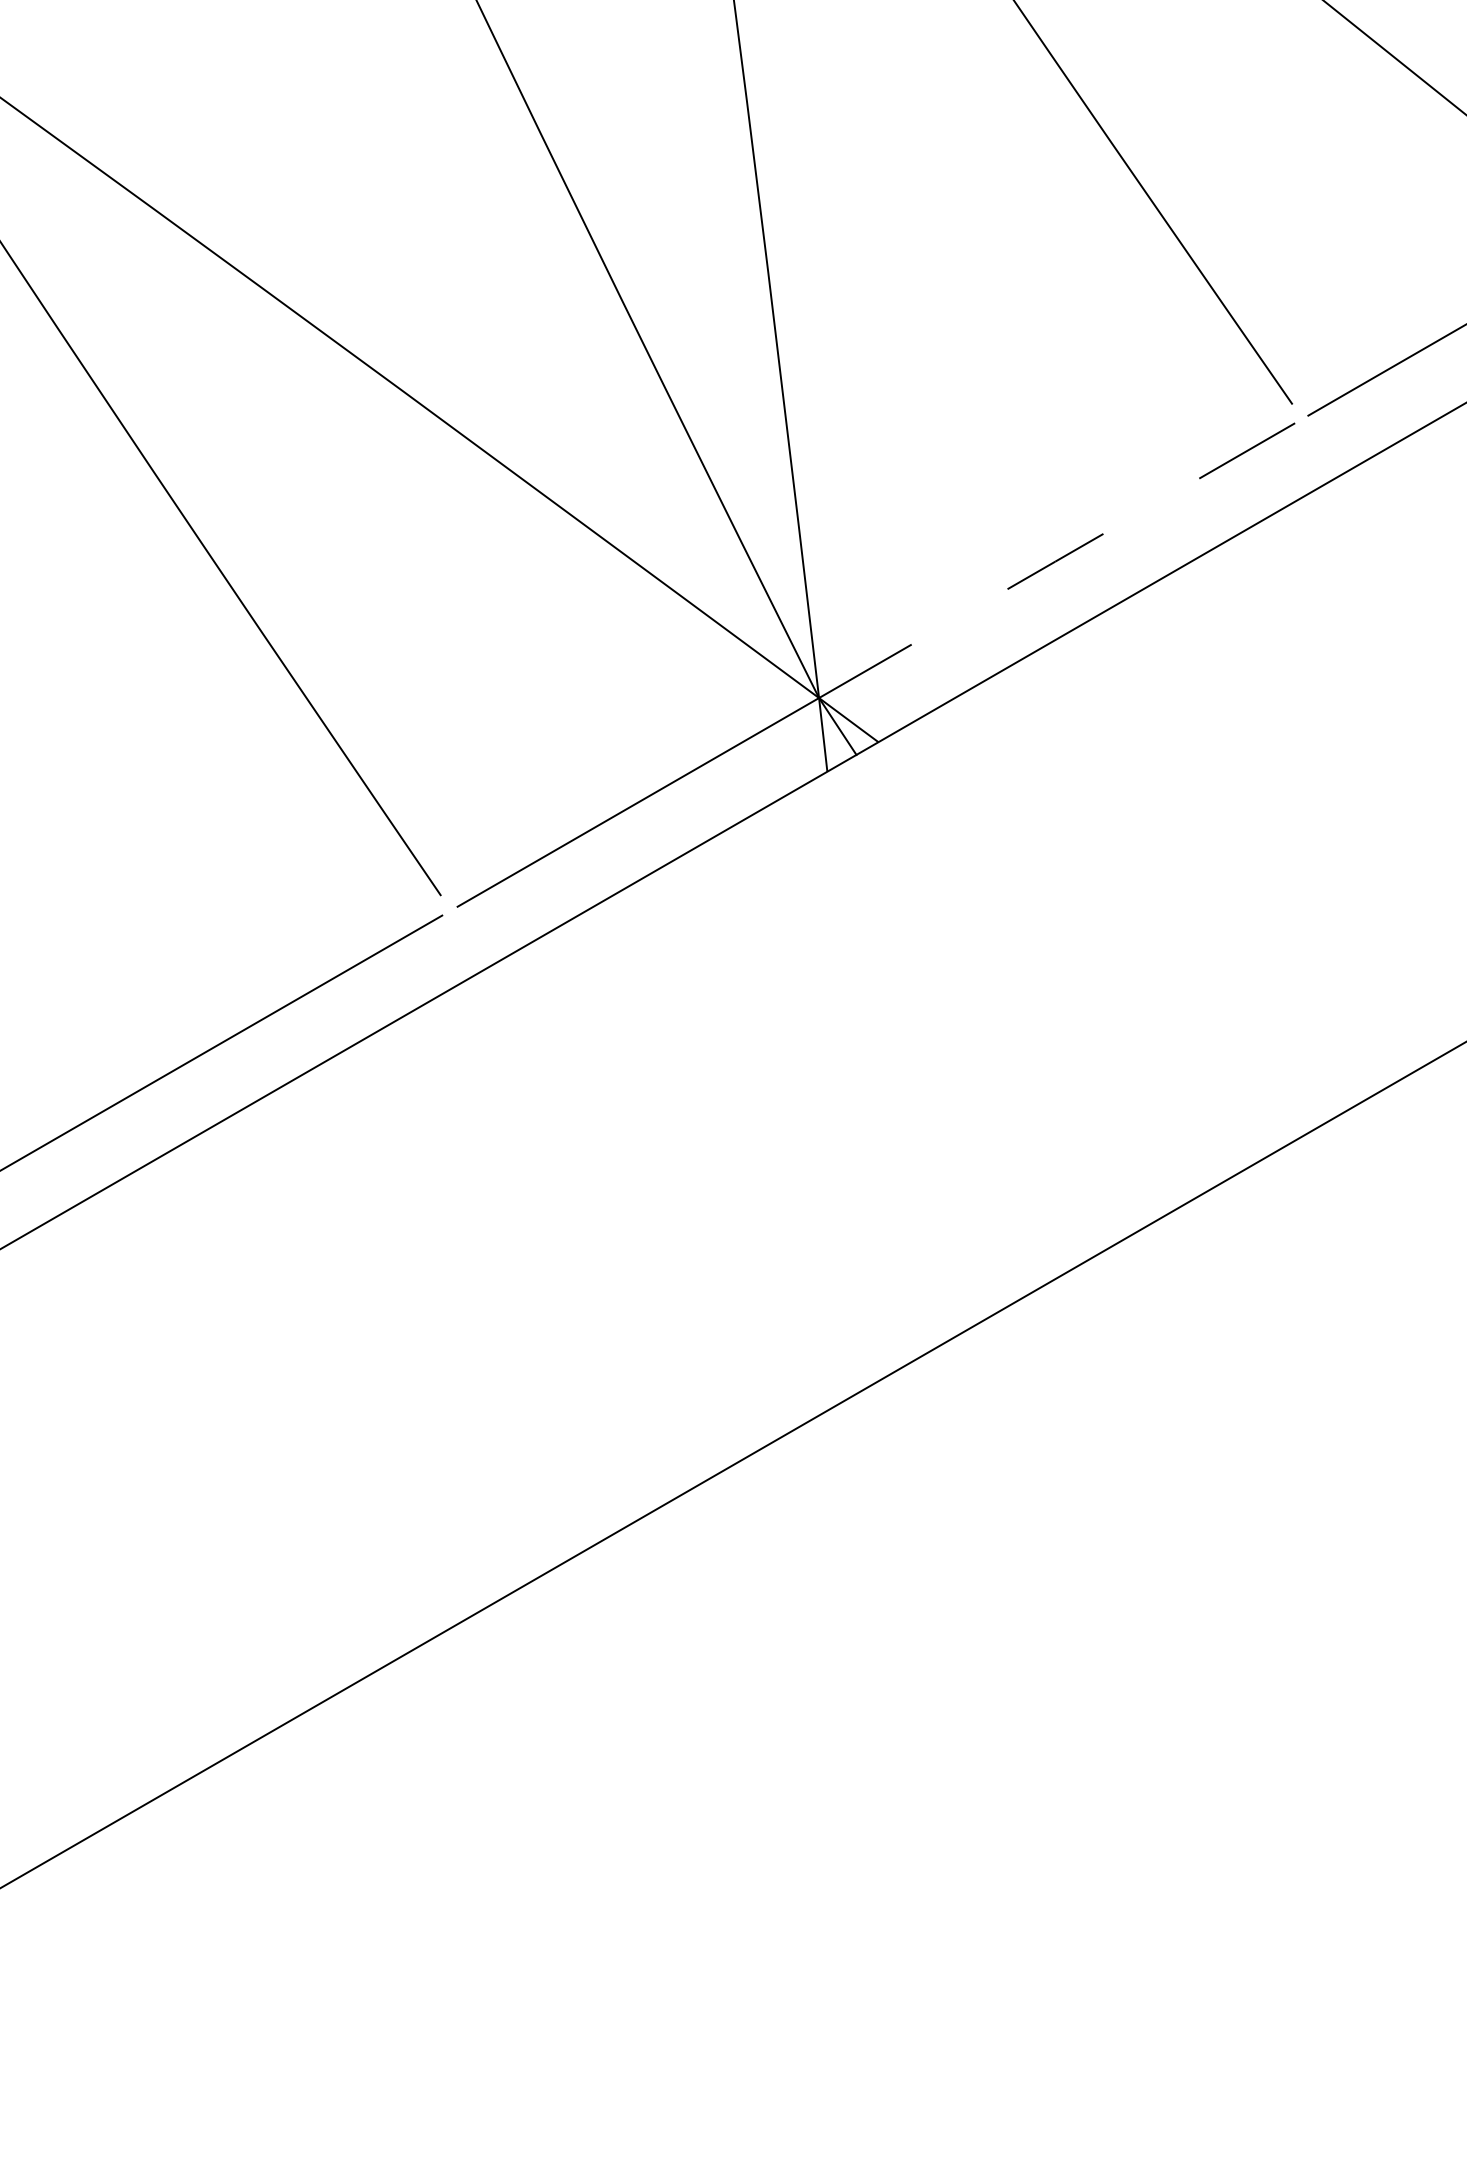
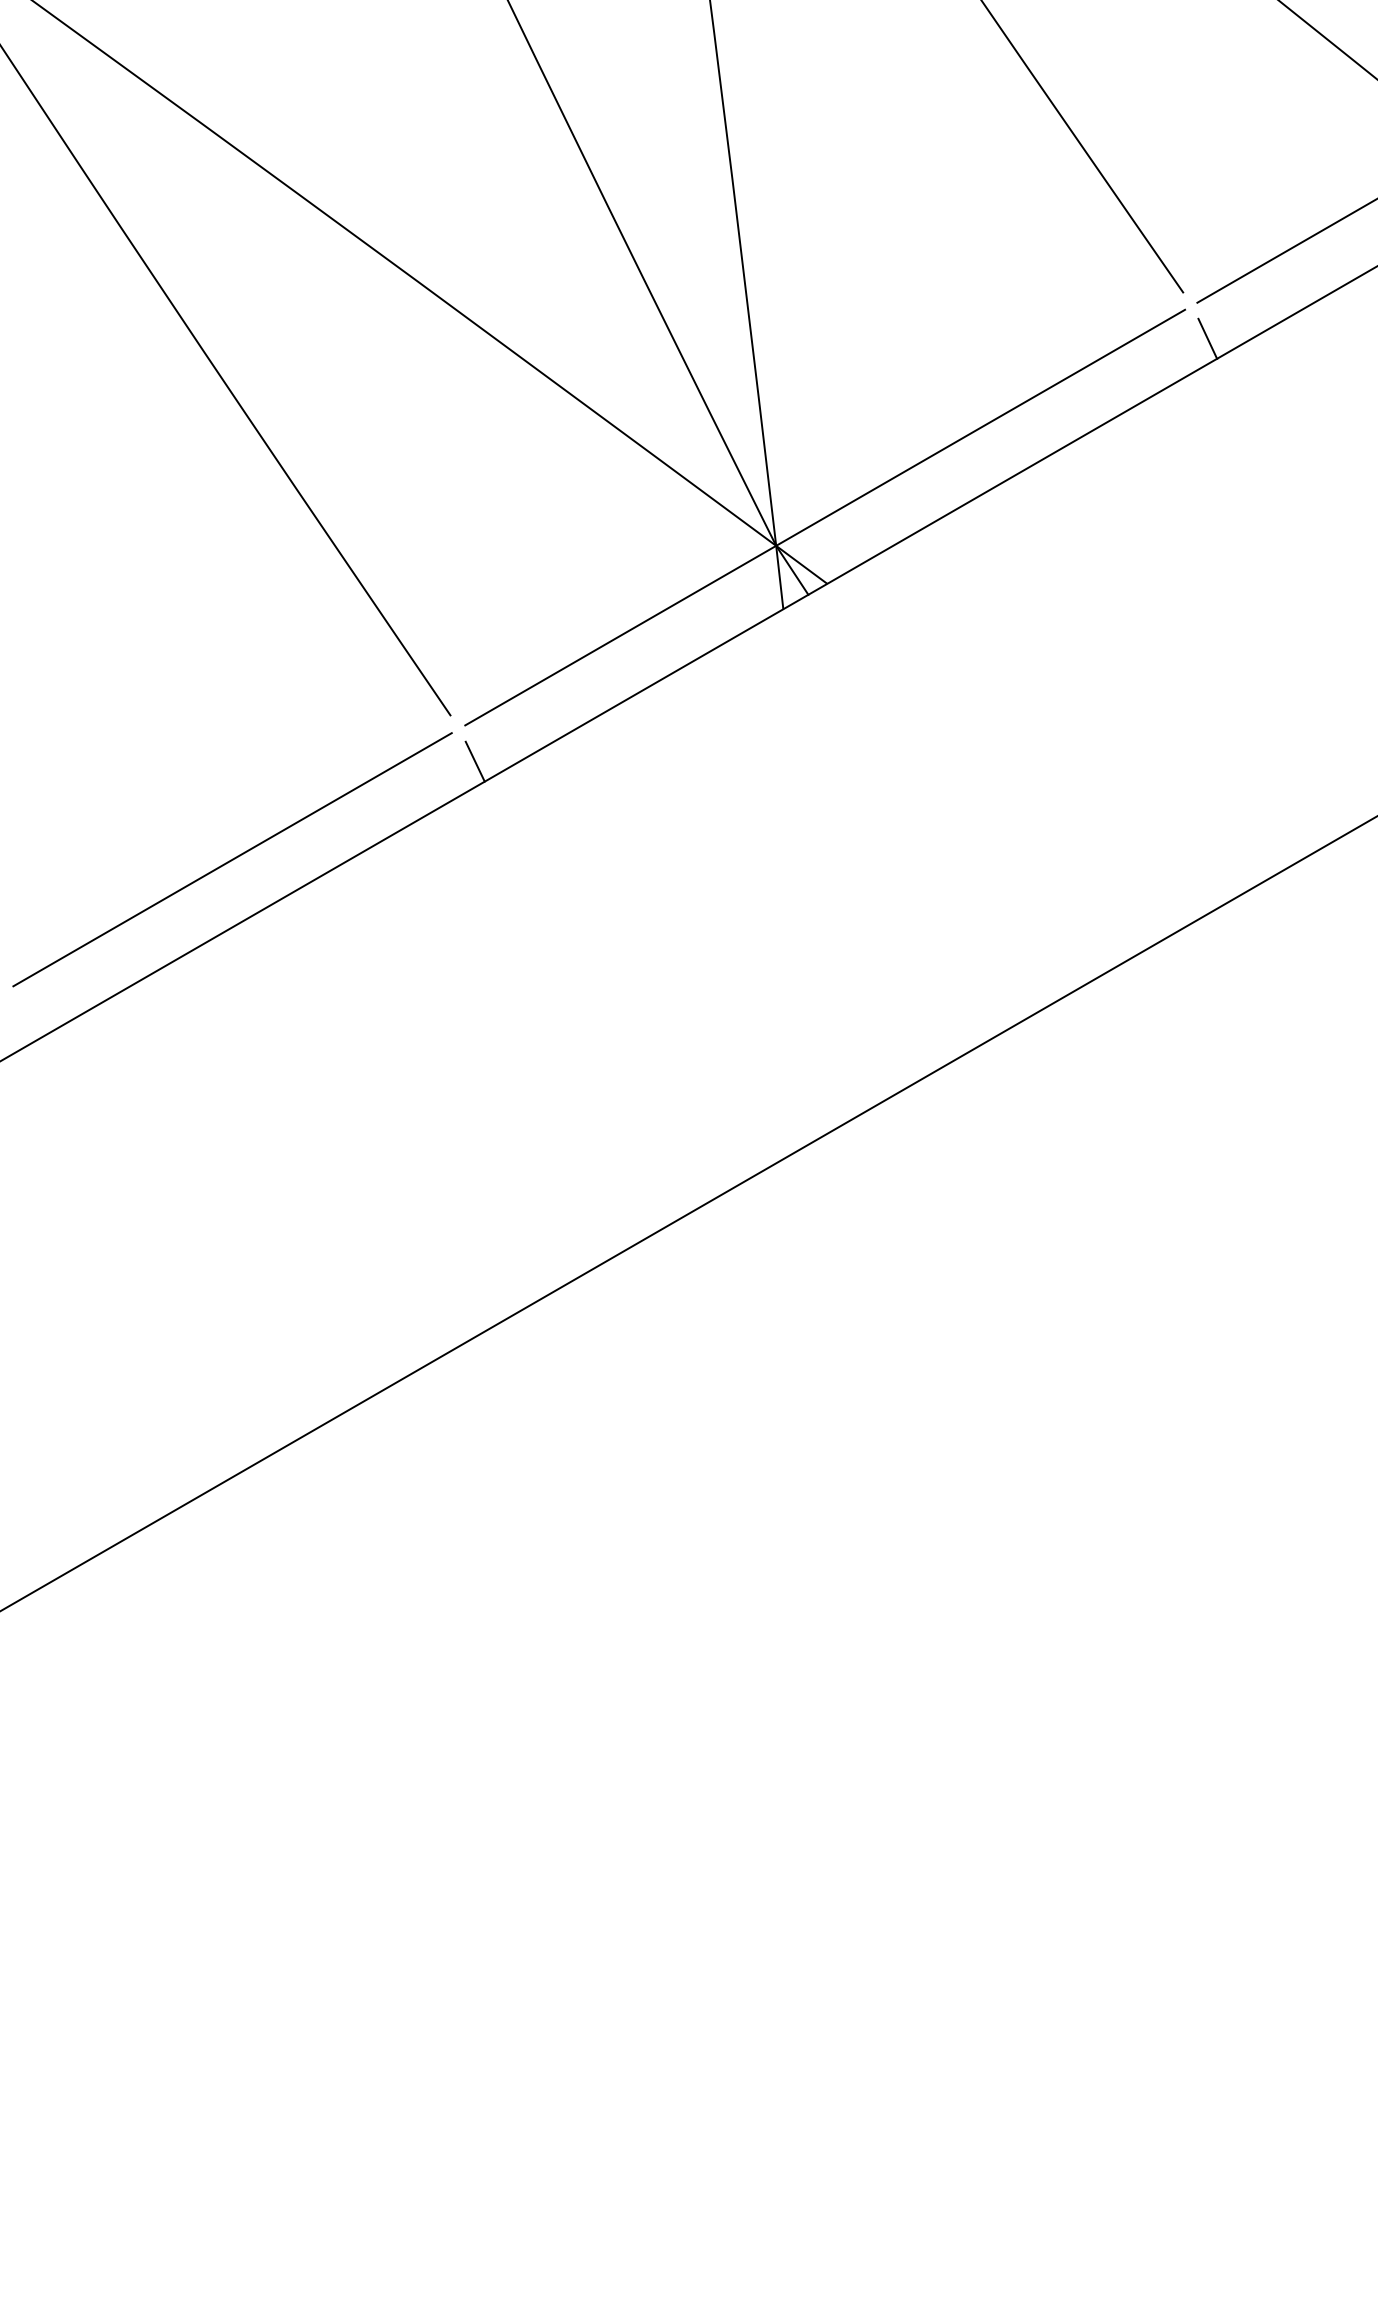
line: (1320, 457) -> (1207, 338), added
line: (1057, 560) -> (981, 427), dashed -> solid
line: (468, 948) -> (474, 761), added

